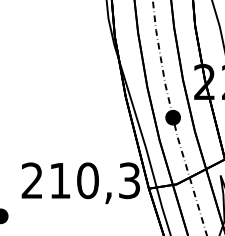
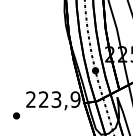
text: (94, 180) -> (59, 99), 210,3 -> 223,9

